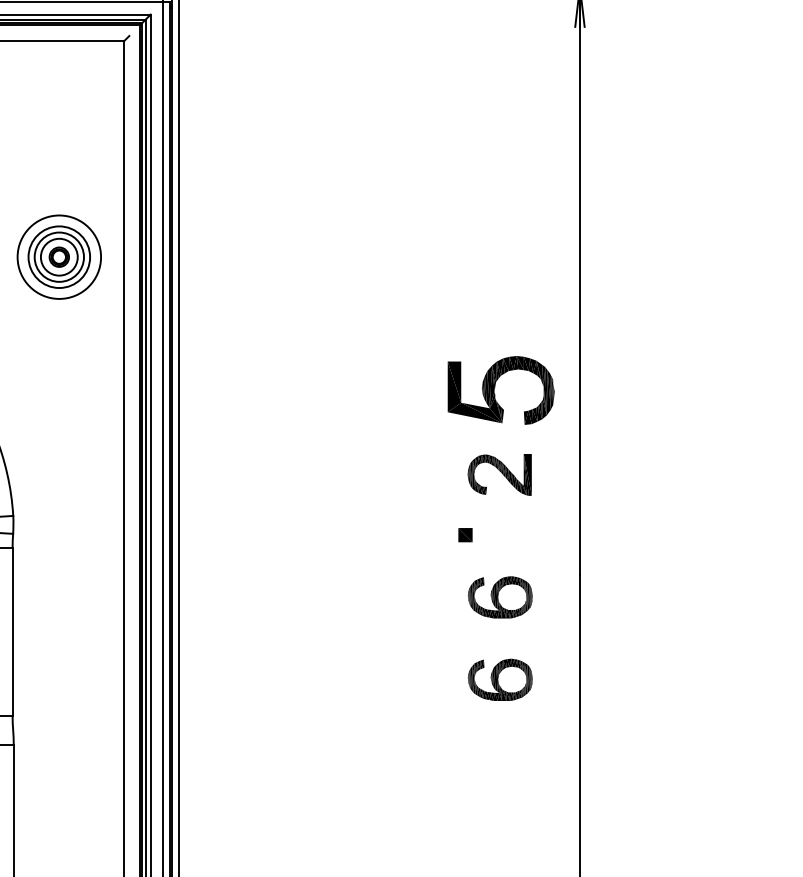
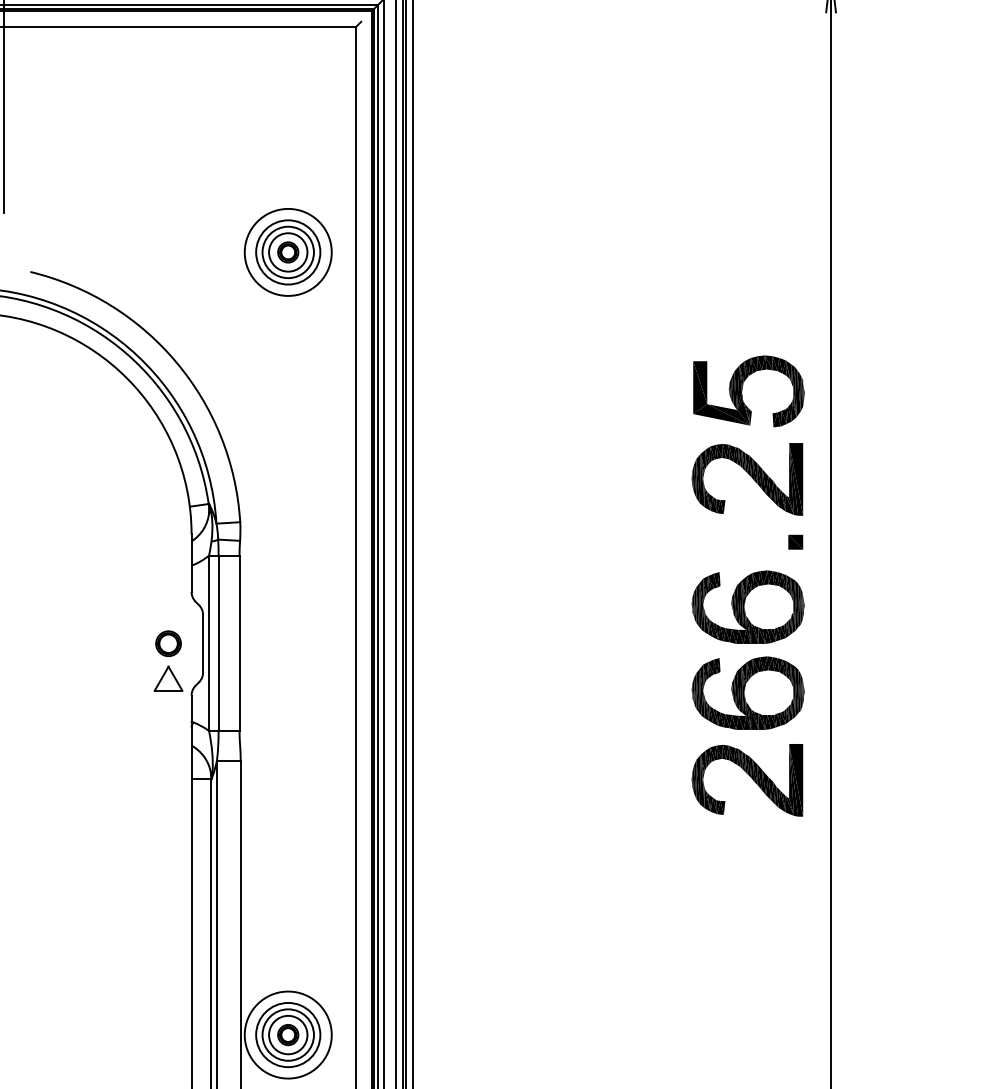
part: (499, 474) -> (747, 479), size x1.67
part: (465, 534) -> (795, 541), moved
part: (499, 596) -> (747, 606), size x1.67
part: (499, 679) -> (747, 692), size x1.67
part: (499, 763) -> (747, 780), added

